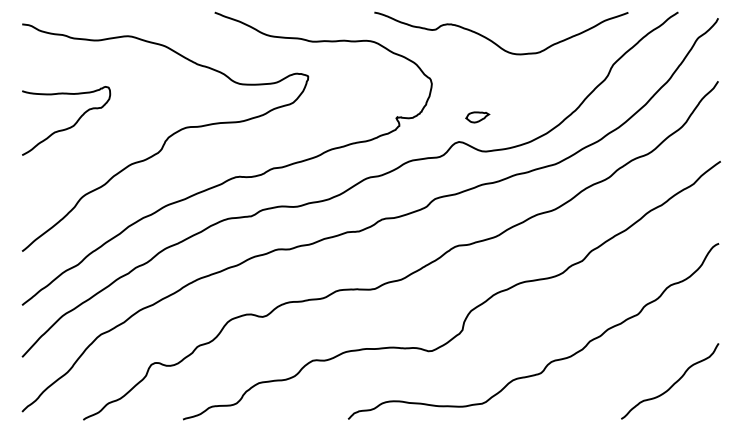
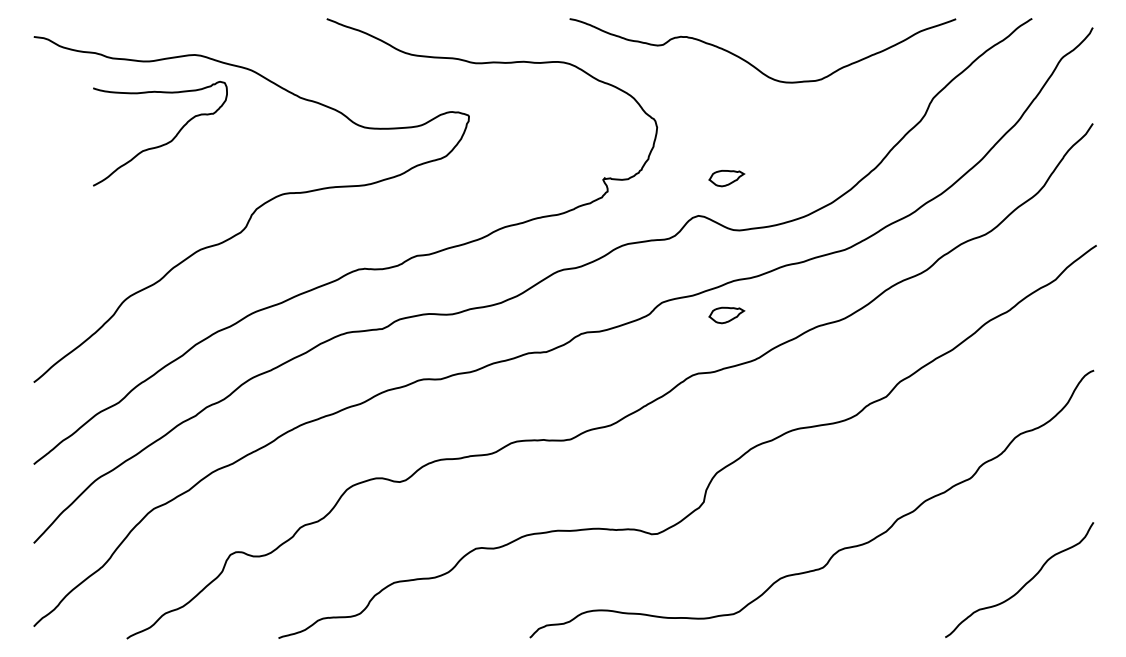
curve: (67, 127) -> (162, 143), moved
part: (477, 207) -> (726, 315), added

